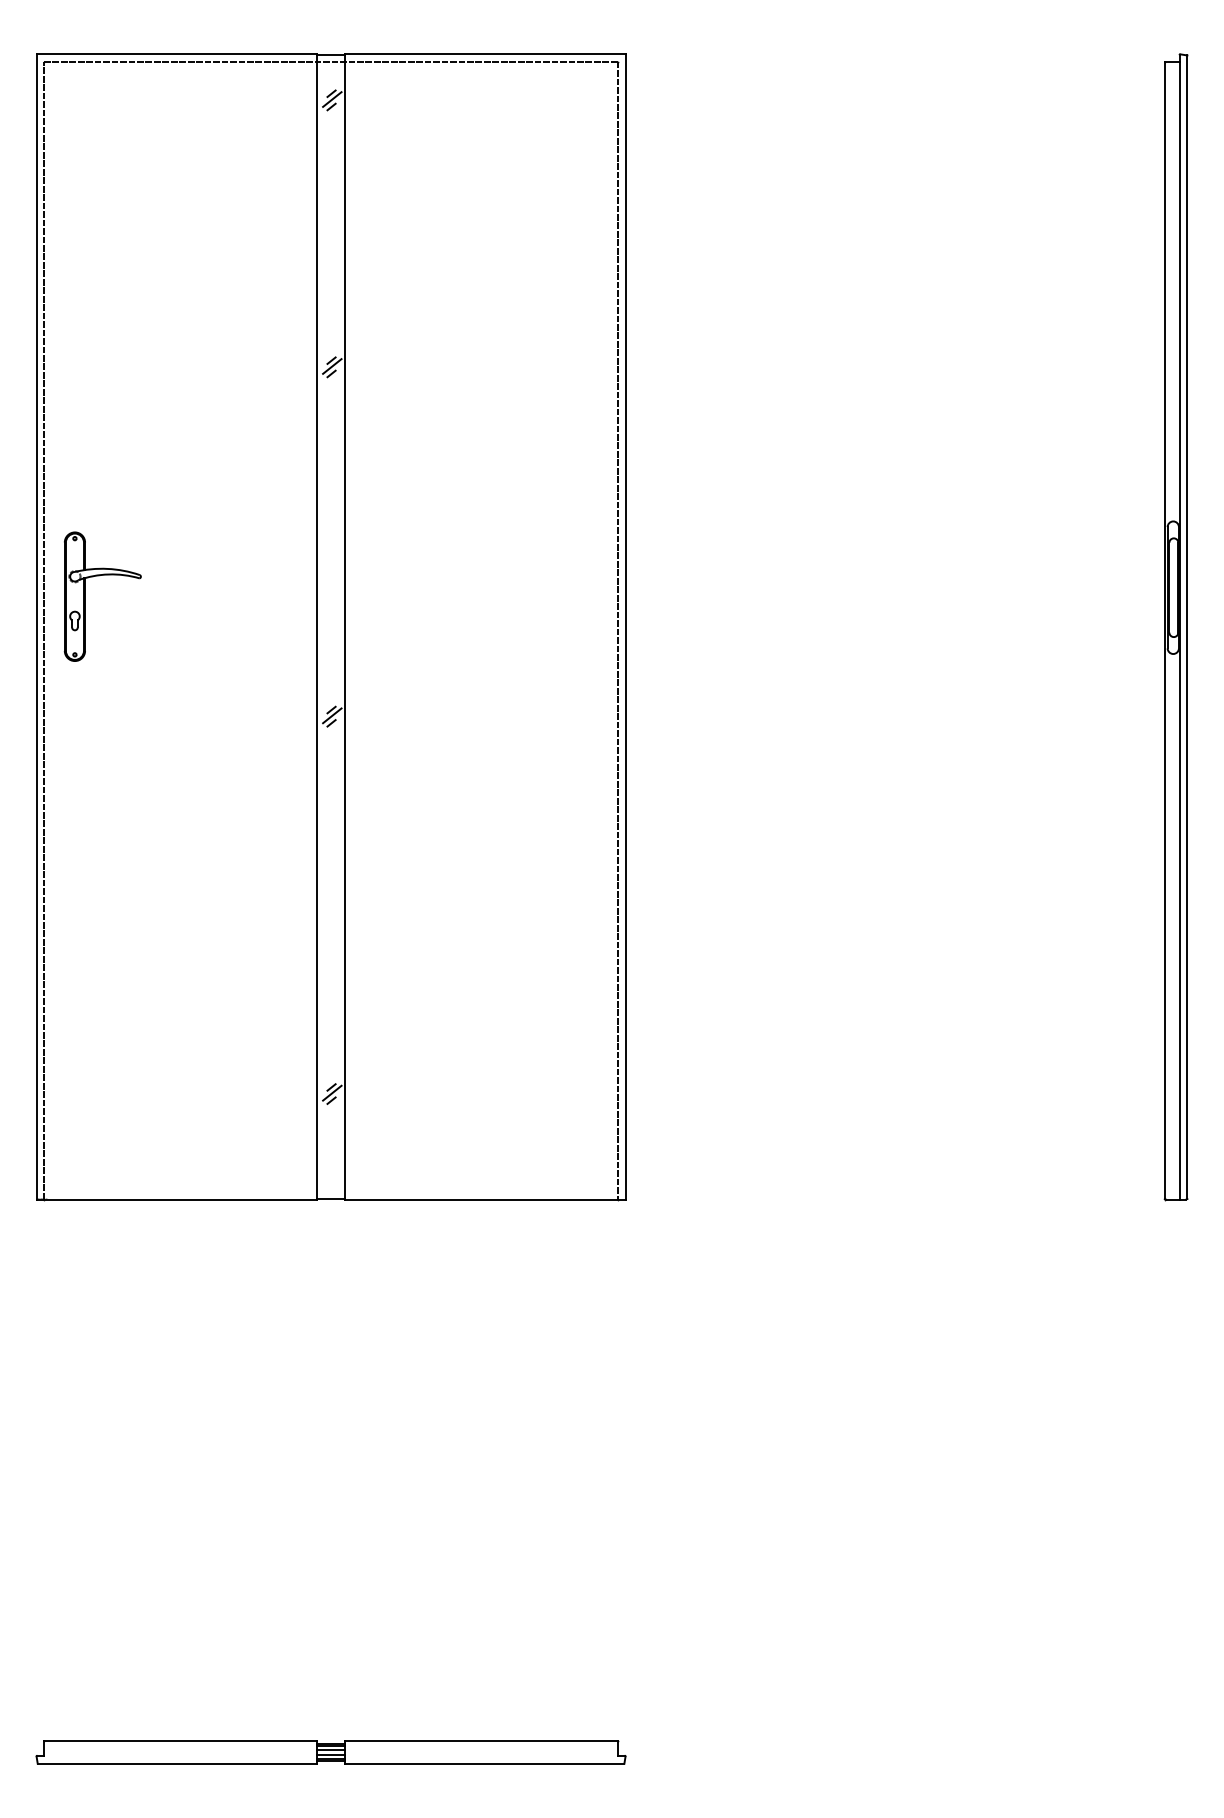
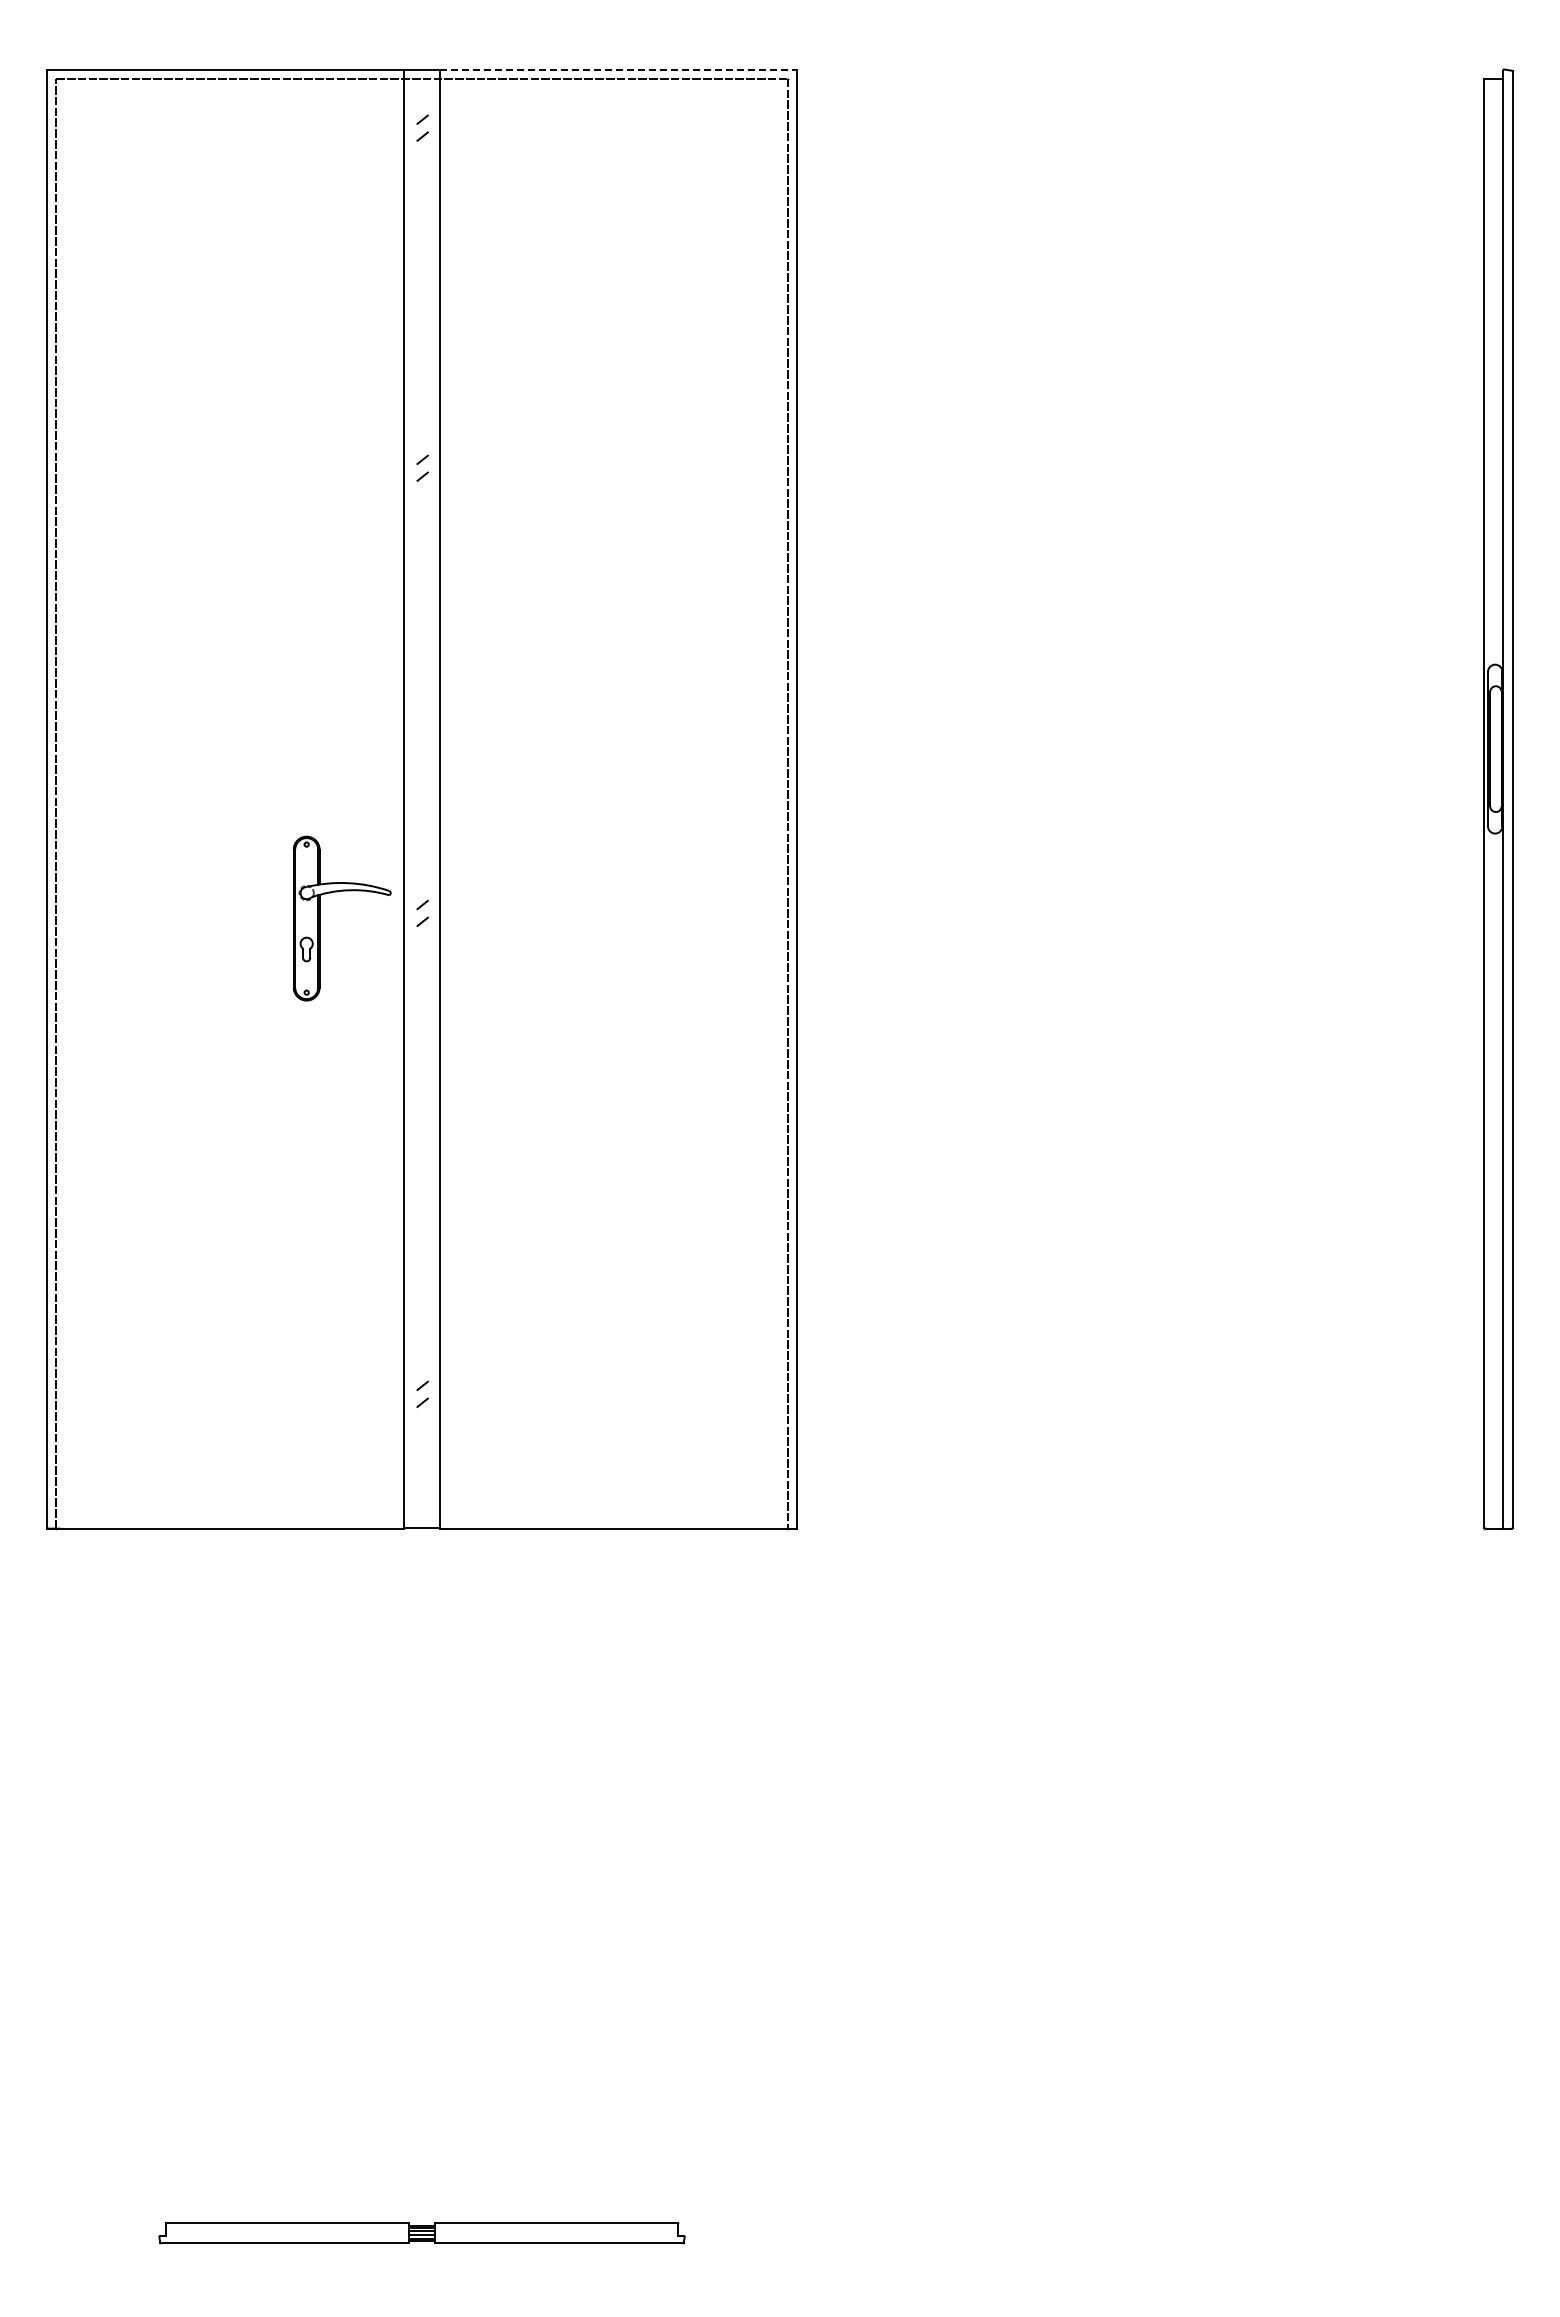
line: (485, 54) -> (618, 69), solid -> dashed
line: (332, 99) -> (423, 126), removed
line: (332, 365) -> (423, 466), removed
part: (85, 596) -> (320, 918), moved
line: (332, 715) -> (423, 911), removed
line: (332, 1092) -> (423, 1392), removed
part: (330, 1752) -> (421, 2233), size x0.7

